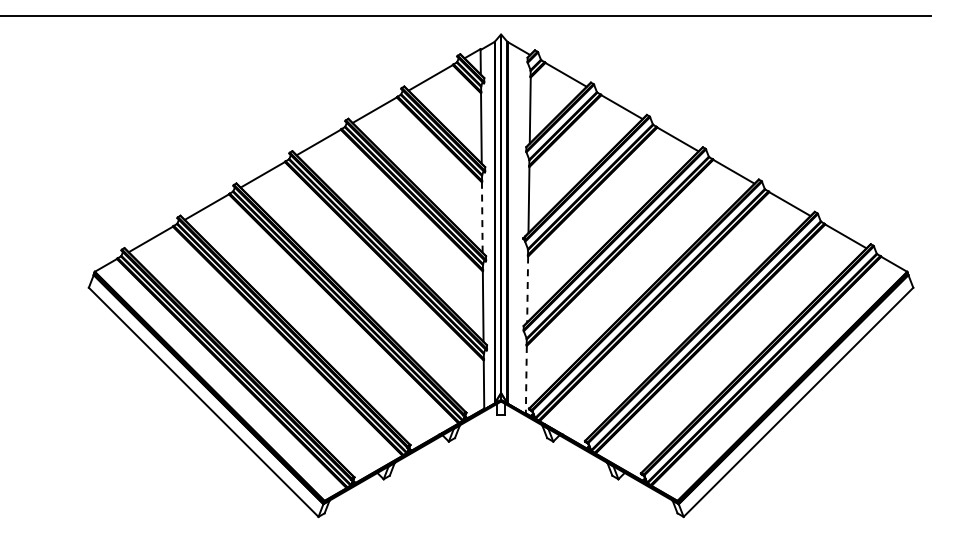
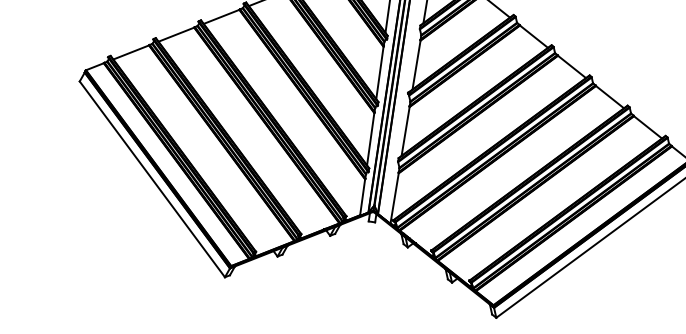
line: (482, 217) -> (380, 72), dashed -> solid
line: (527, 289) -> (405, 131), dashed -> solid
line: (526, 379) -> (394, 198), dashed -> solid

